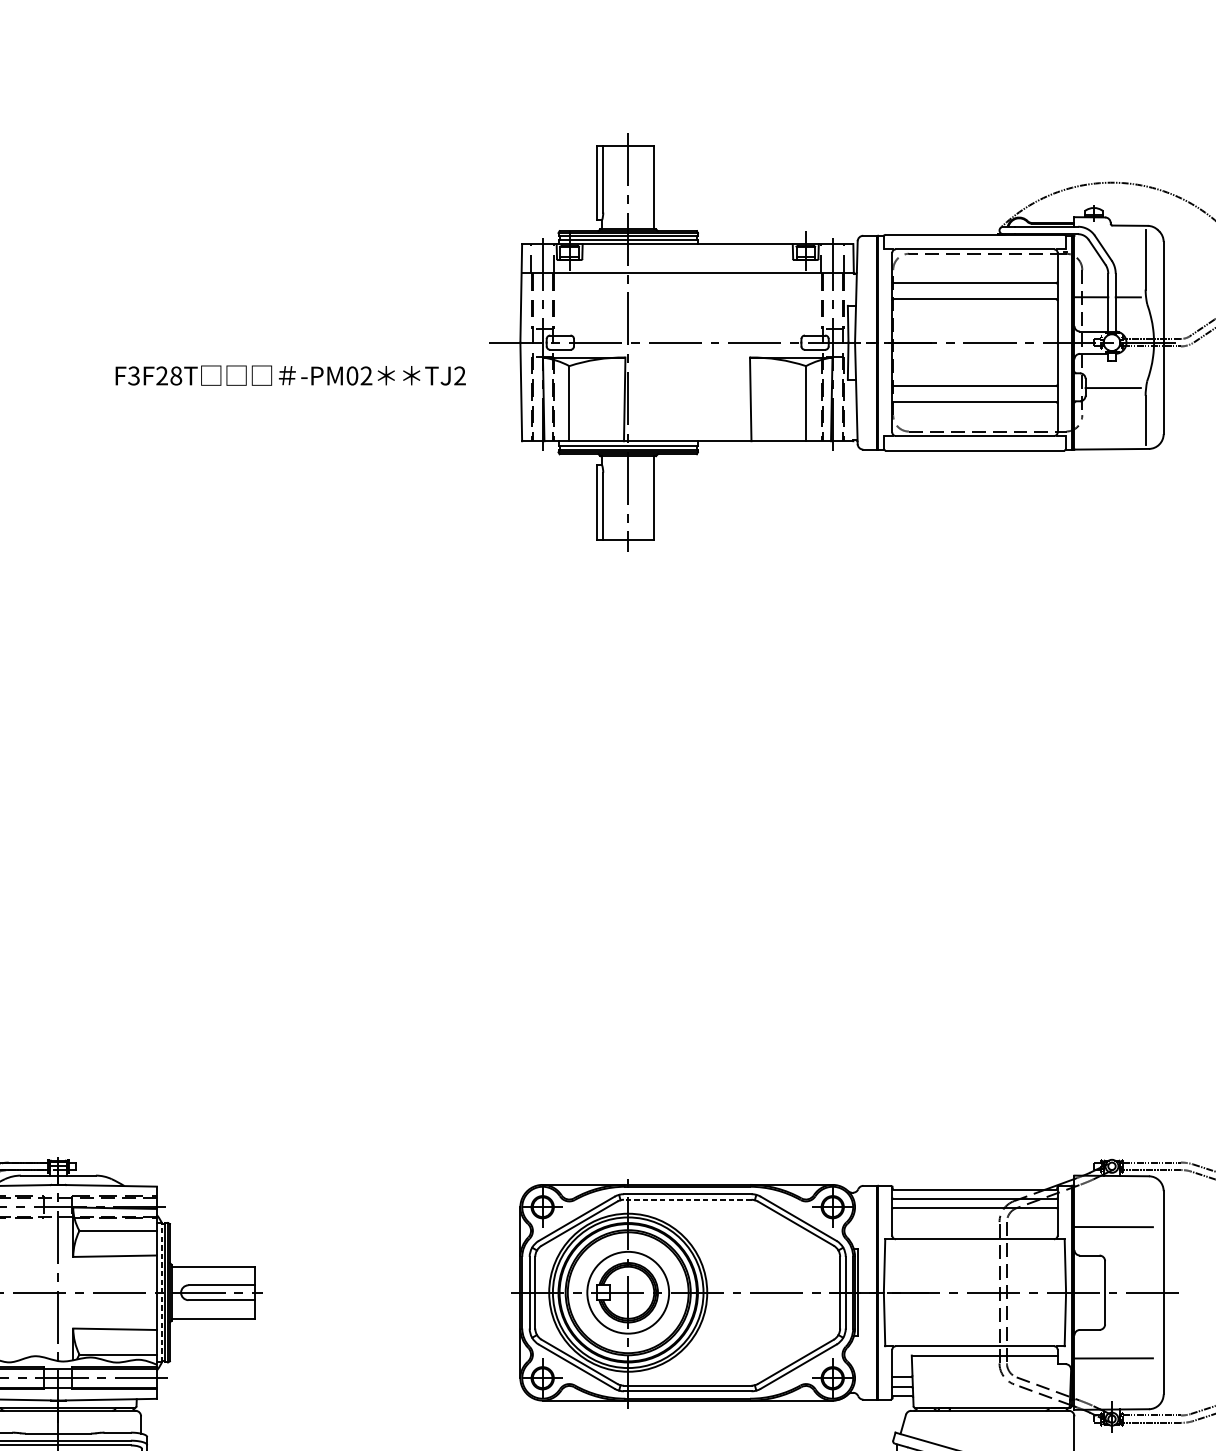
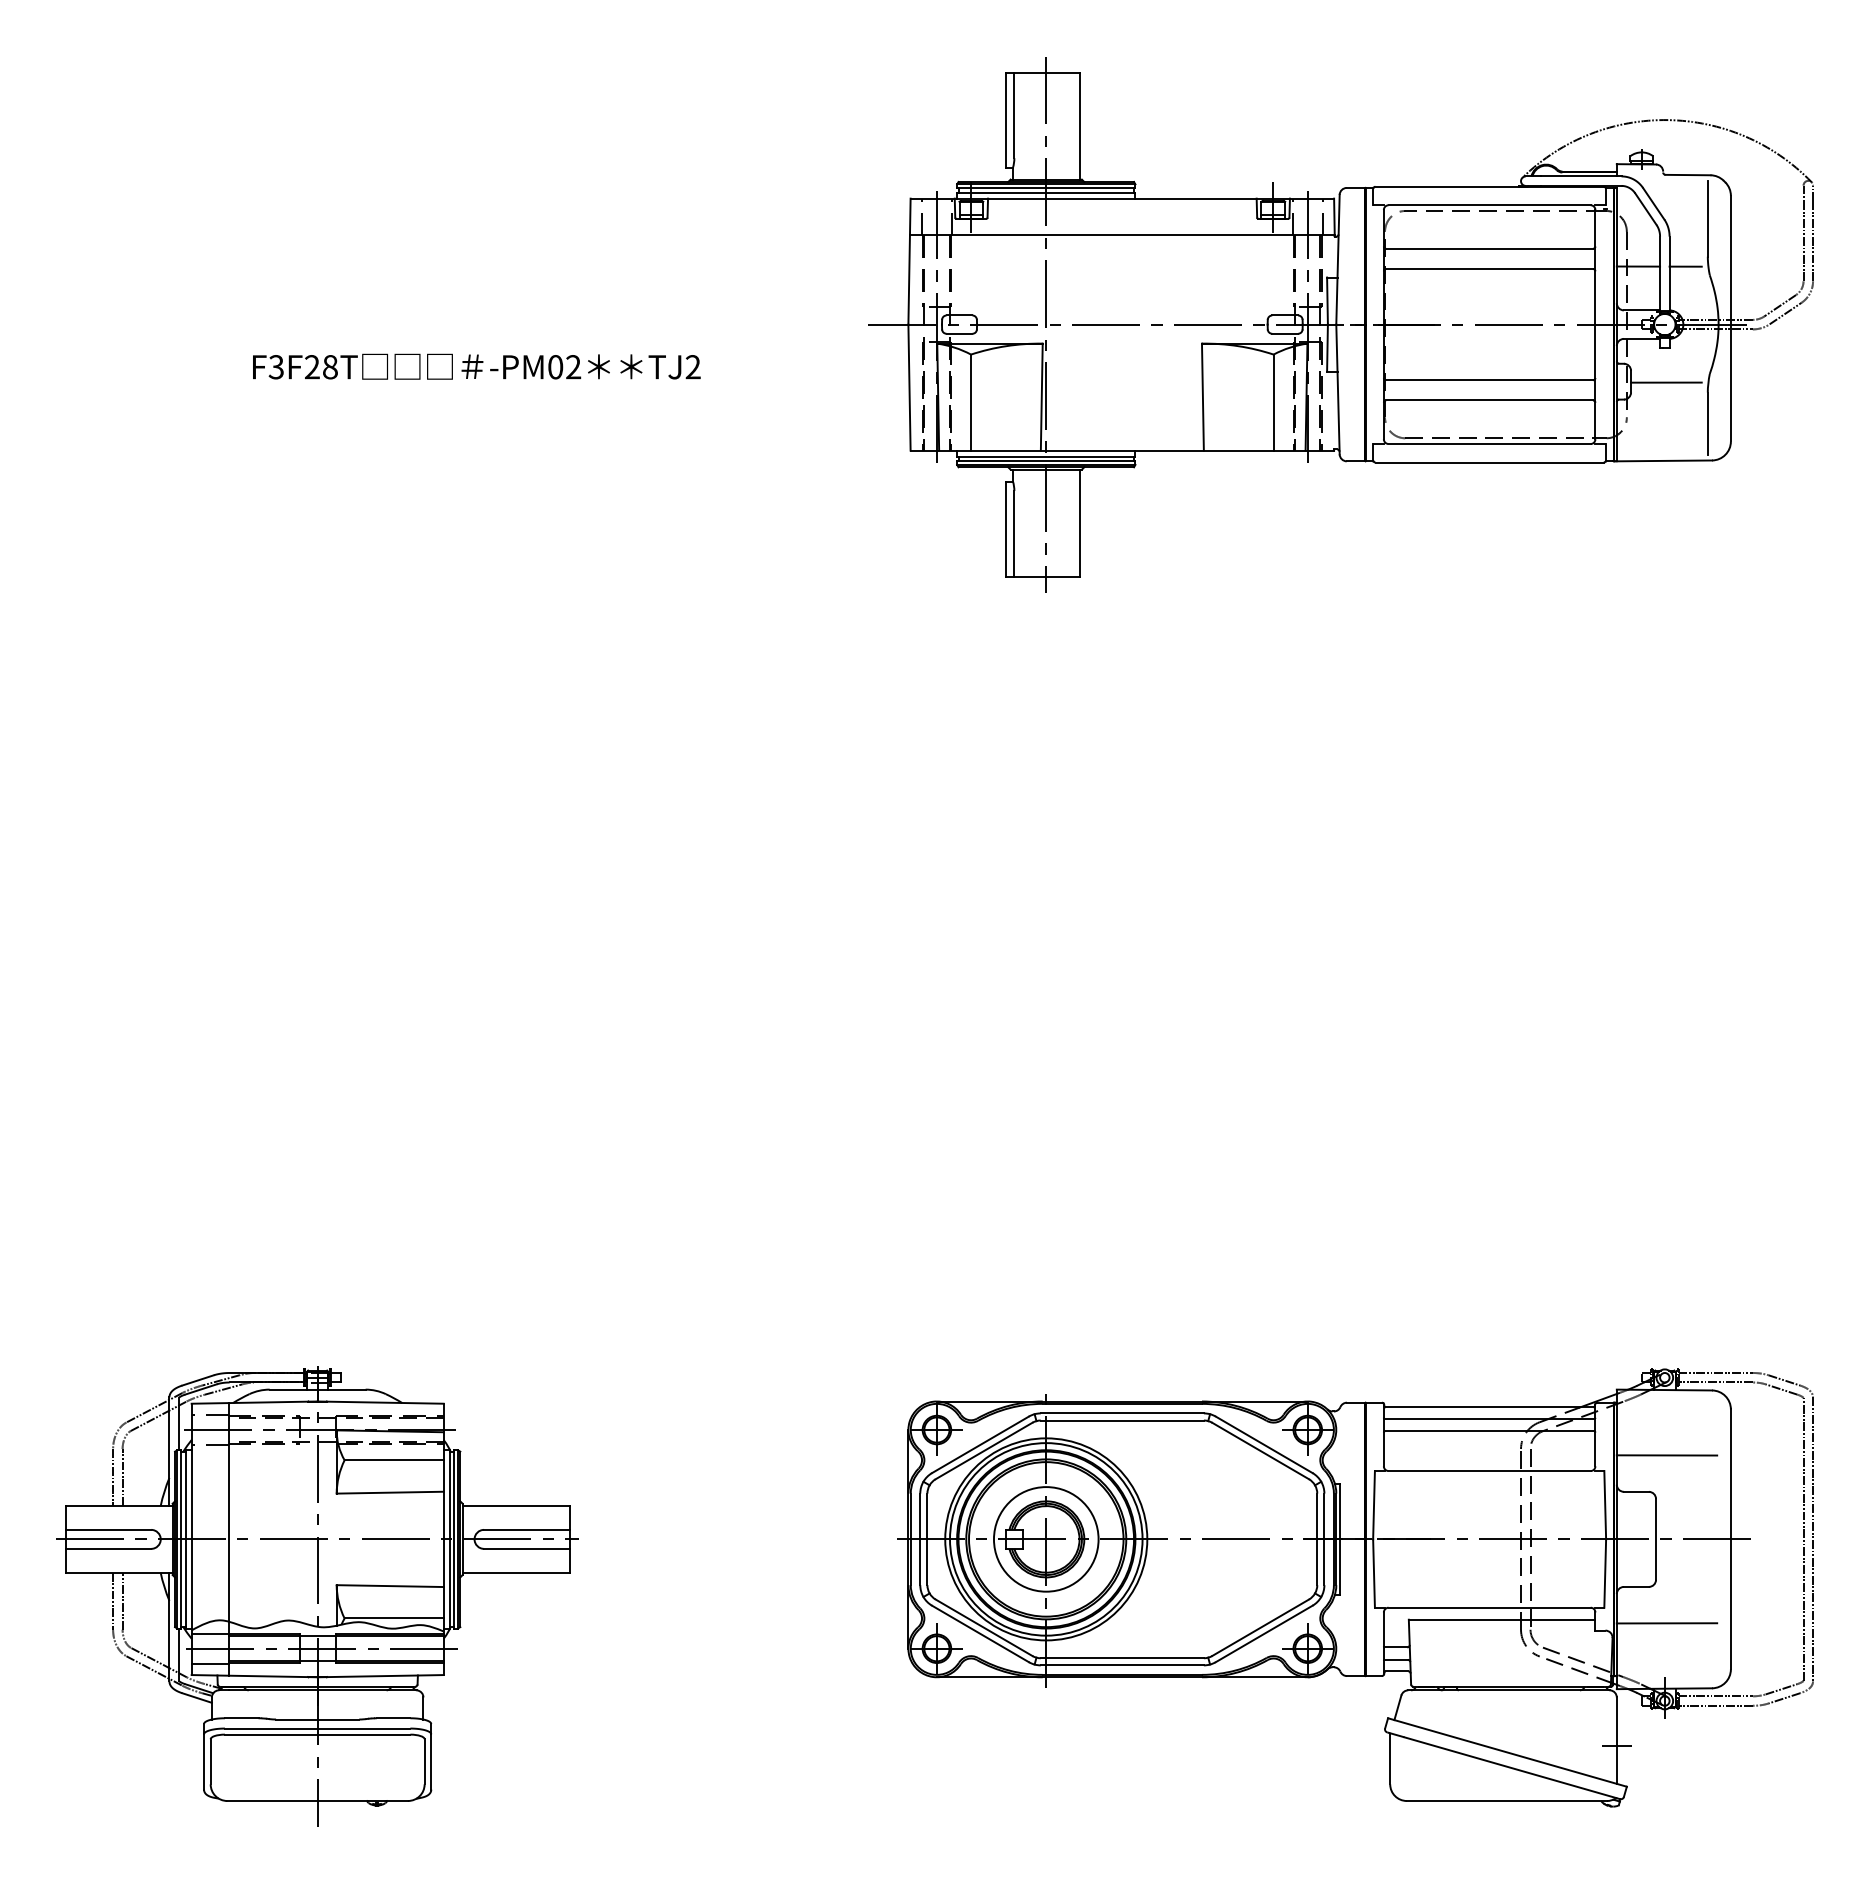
text: (290, 375) -> (476, 366), moved
line: (687, 1199) -> (1122, 1420), dashed -> solid
line: (161, 1292) -> (449, 1538), dashed -> solid

